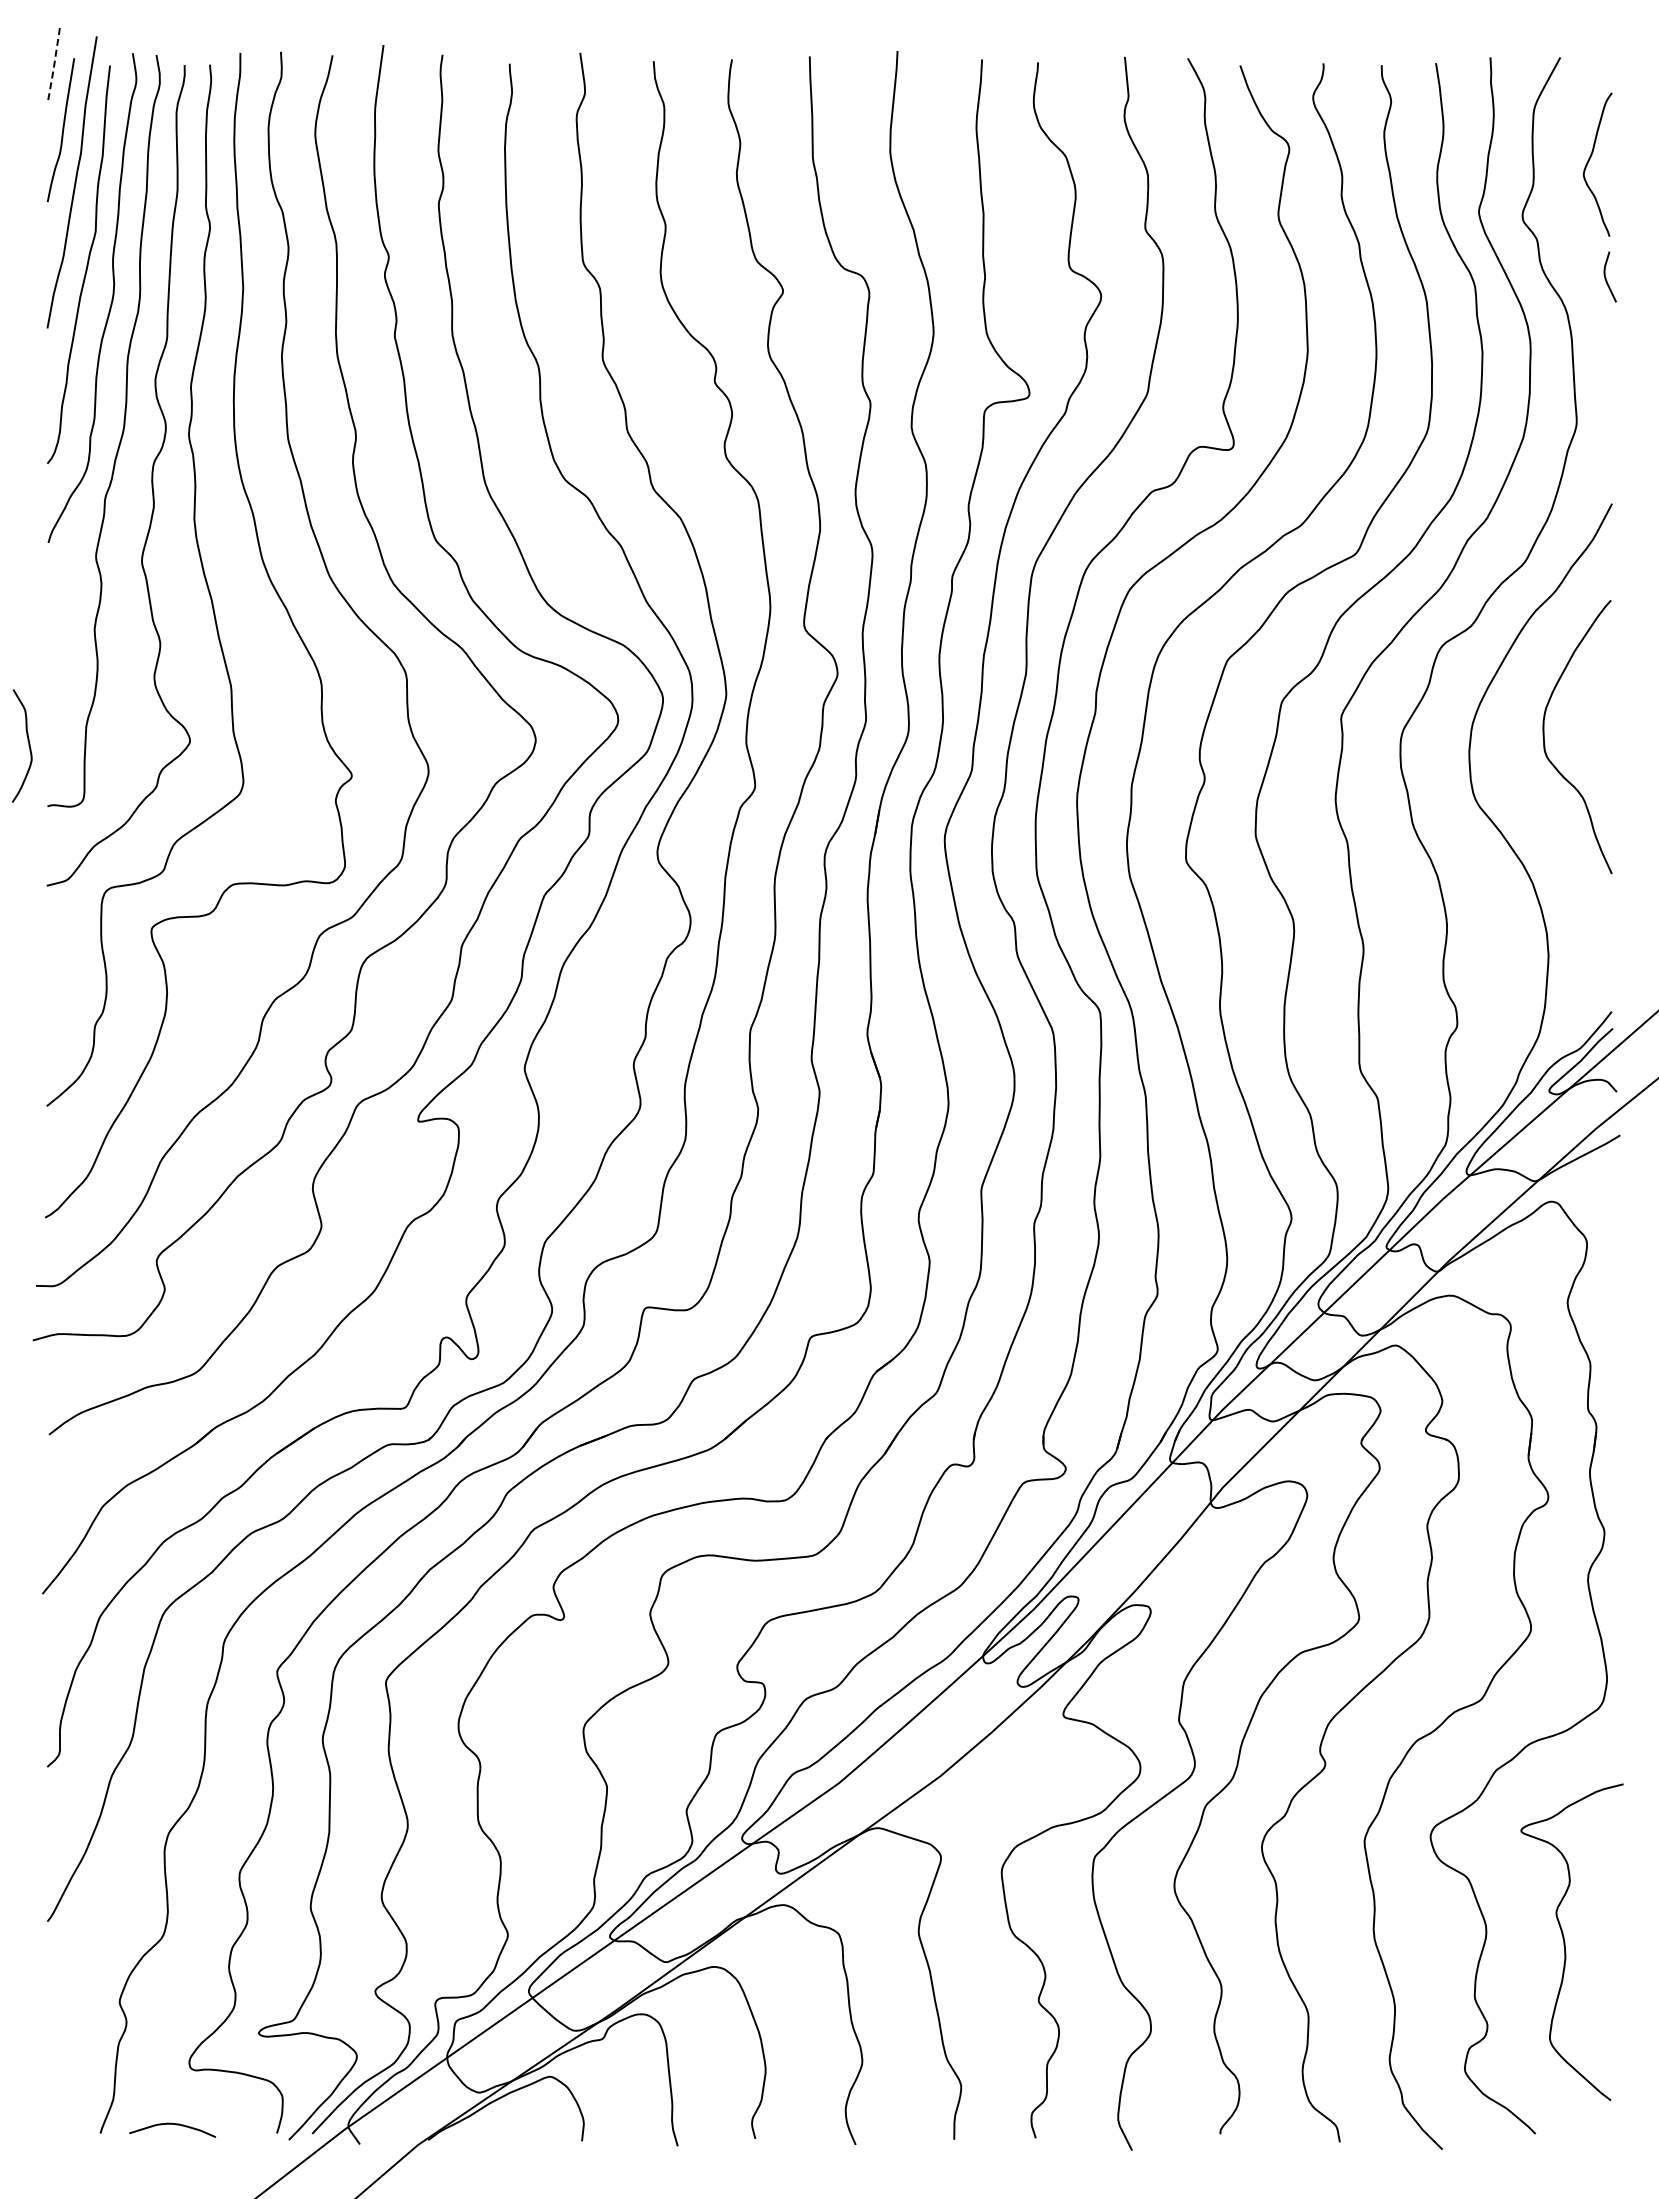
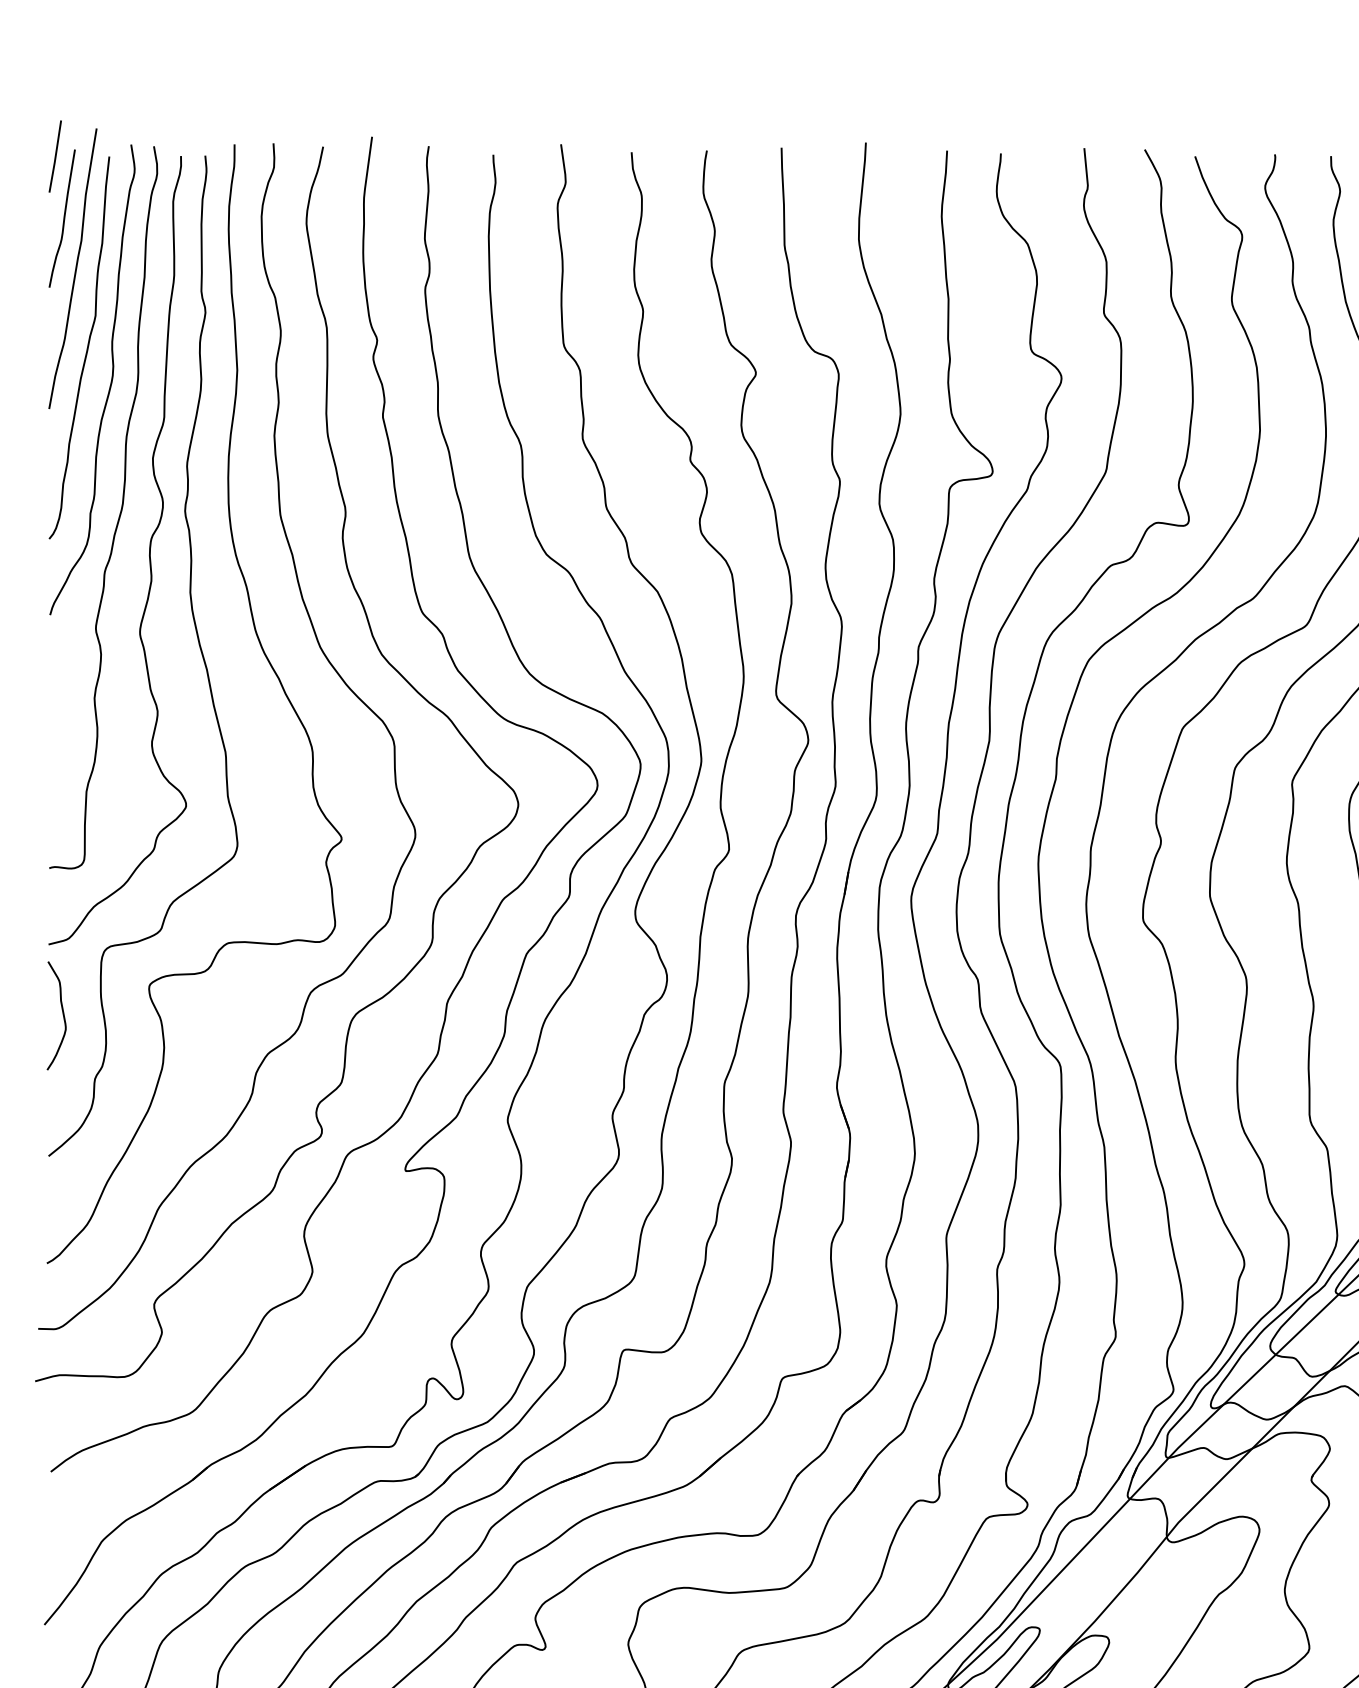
line: (54, 66) -> (55, 157), dashed -> solid
curve: (28, 745) -> (62, 1015), moved

